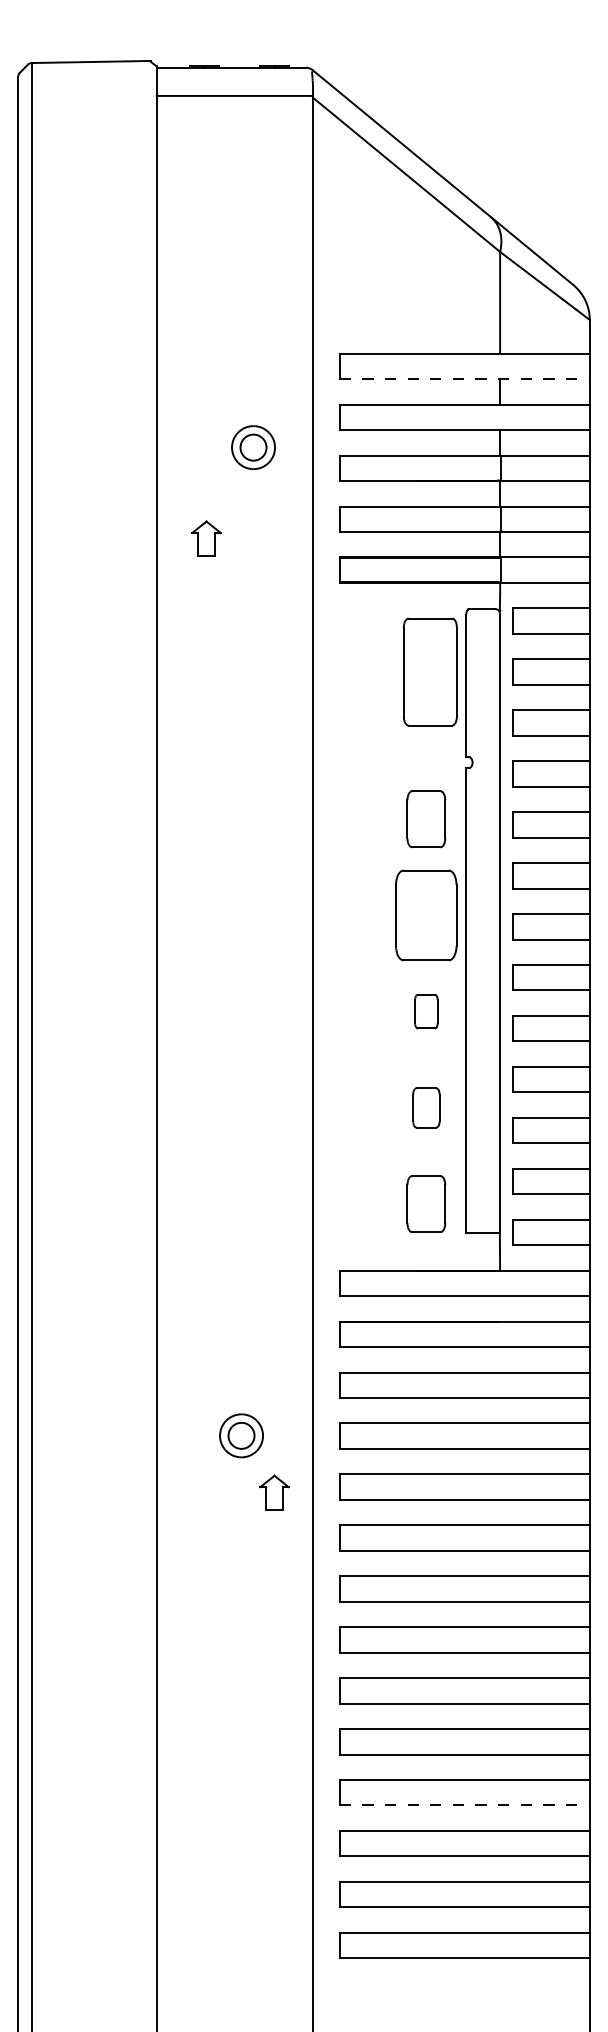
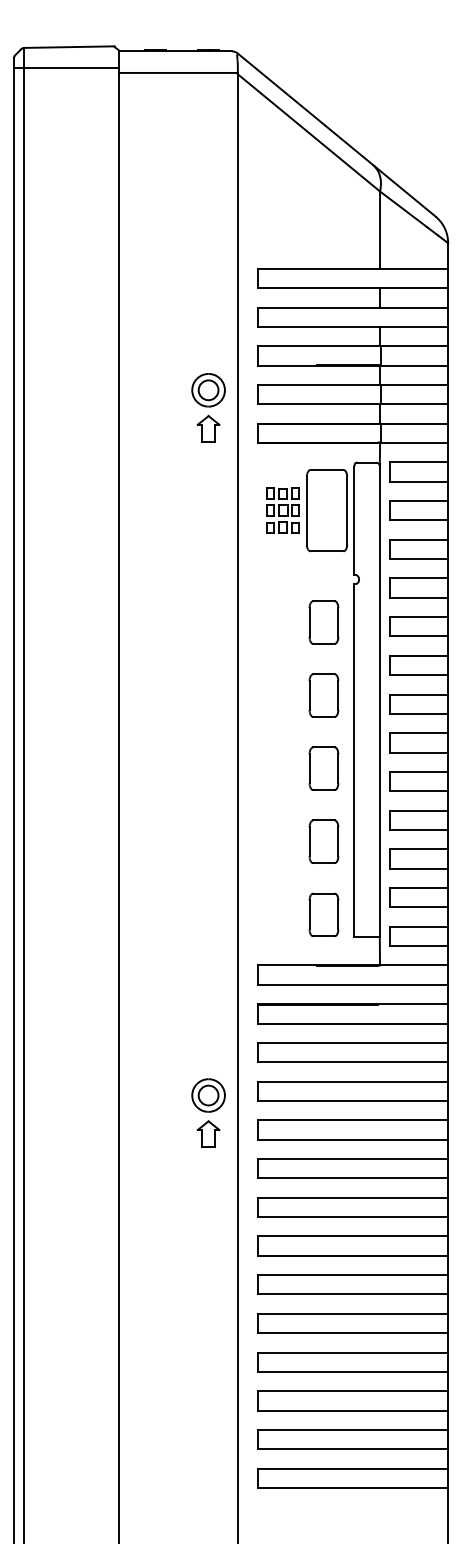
line: (87, 89) -> (66, 68), added
line: (465, 379) -> (353, 288), dashed -> solid
part: (253, 447) -> (208, 390), moved
part: (206, 538) -> (208, 428), moved
part: (371, 671) -> (282, 510), added
part: (426, 915) -> (324, 695), size x0.62
part: (426, 1011) -> (324, 768), size x1.67
part: (426, 1107) -> (324, 841), size x1.43
part: (241, 1435) -> (208, 1095), moved
line: (465, 1805) -> (353, 1371), dashed -> solid

